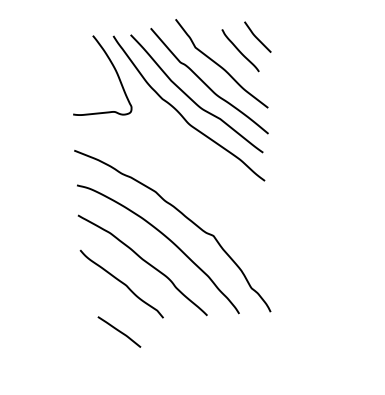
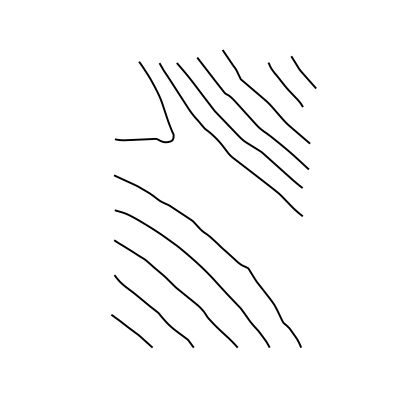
curve: (118, 331) -> (131, 330), moved

